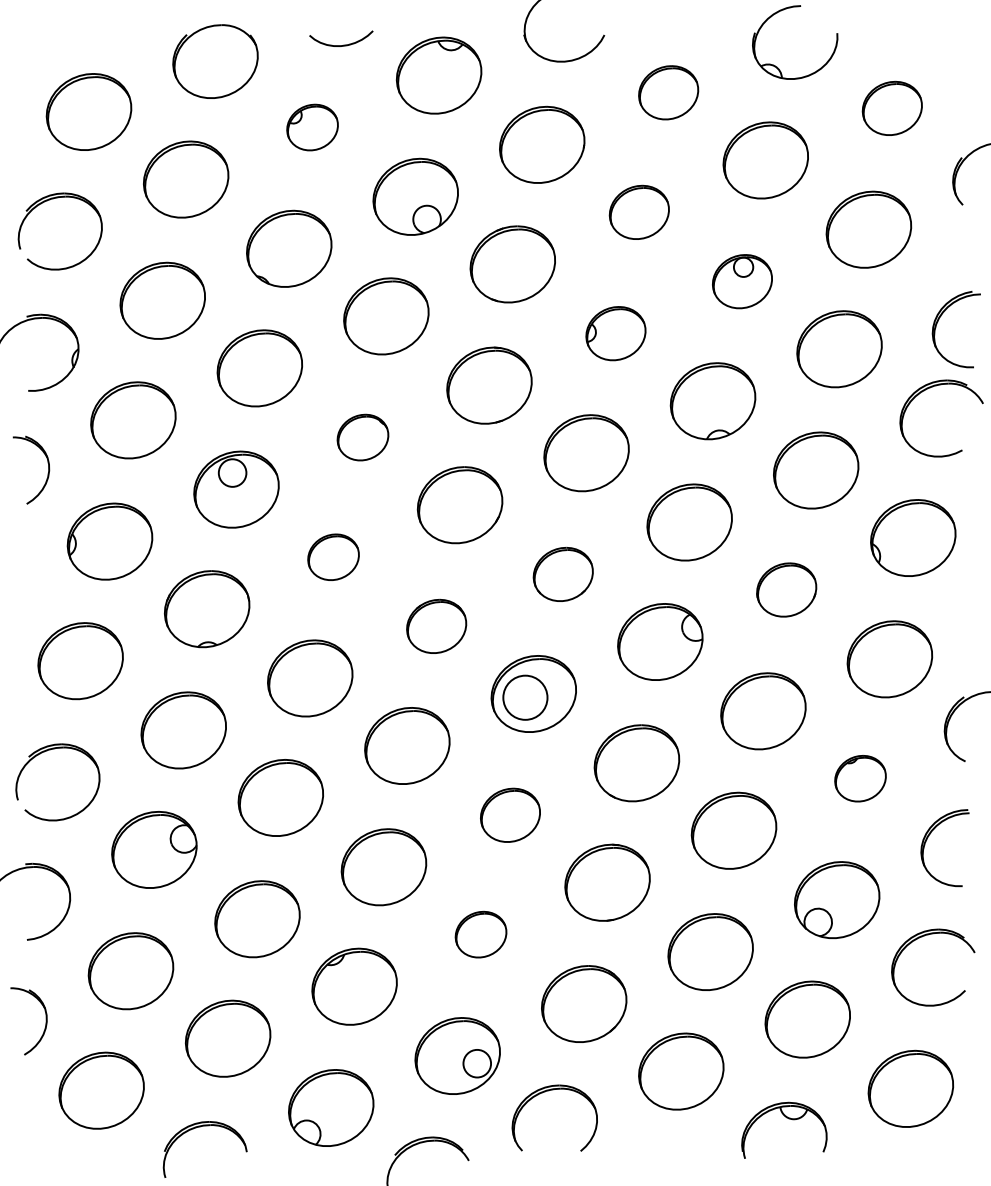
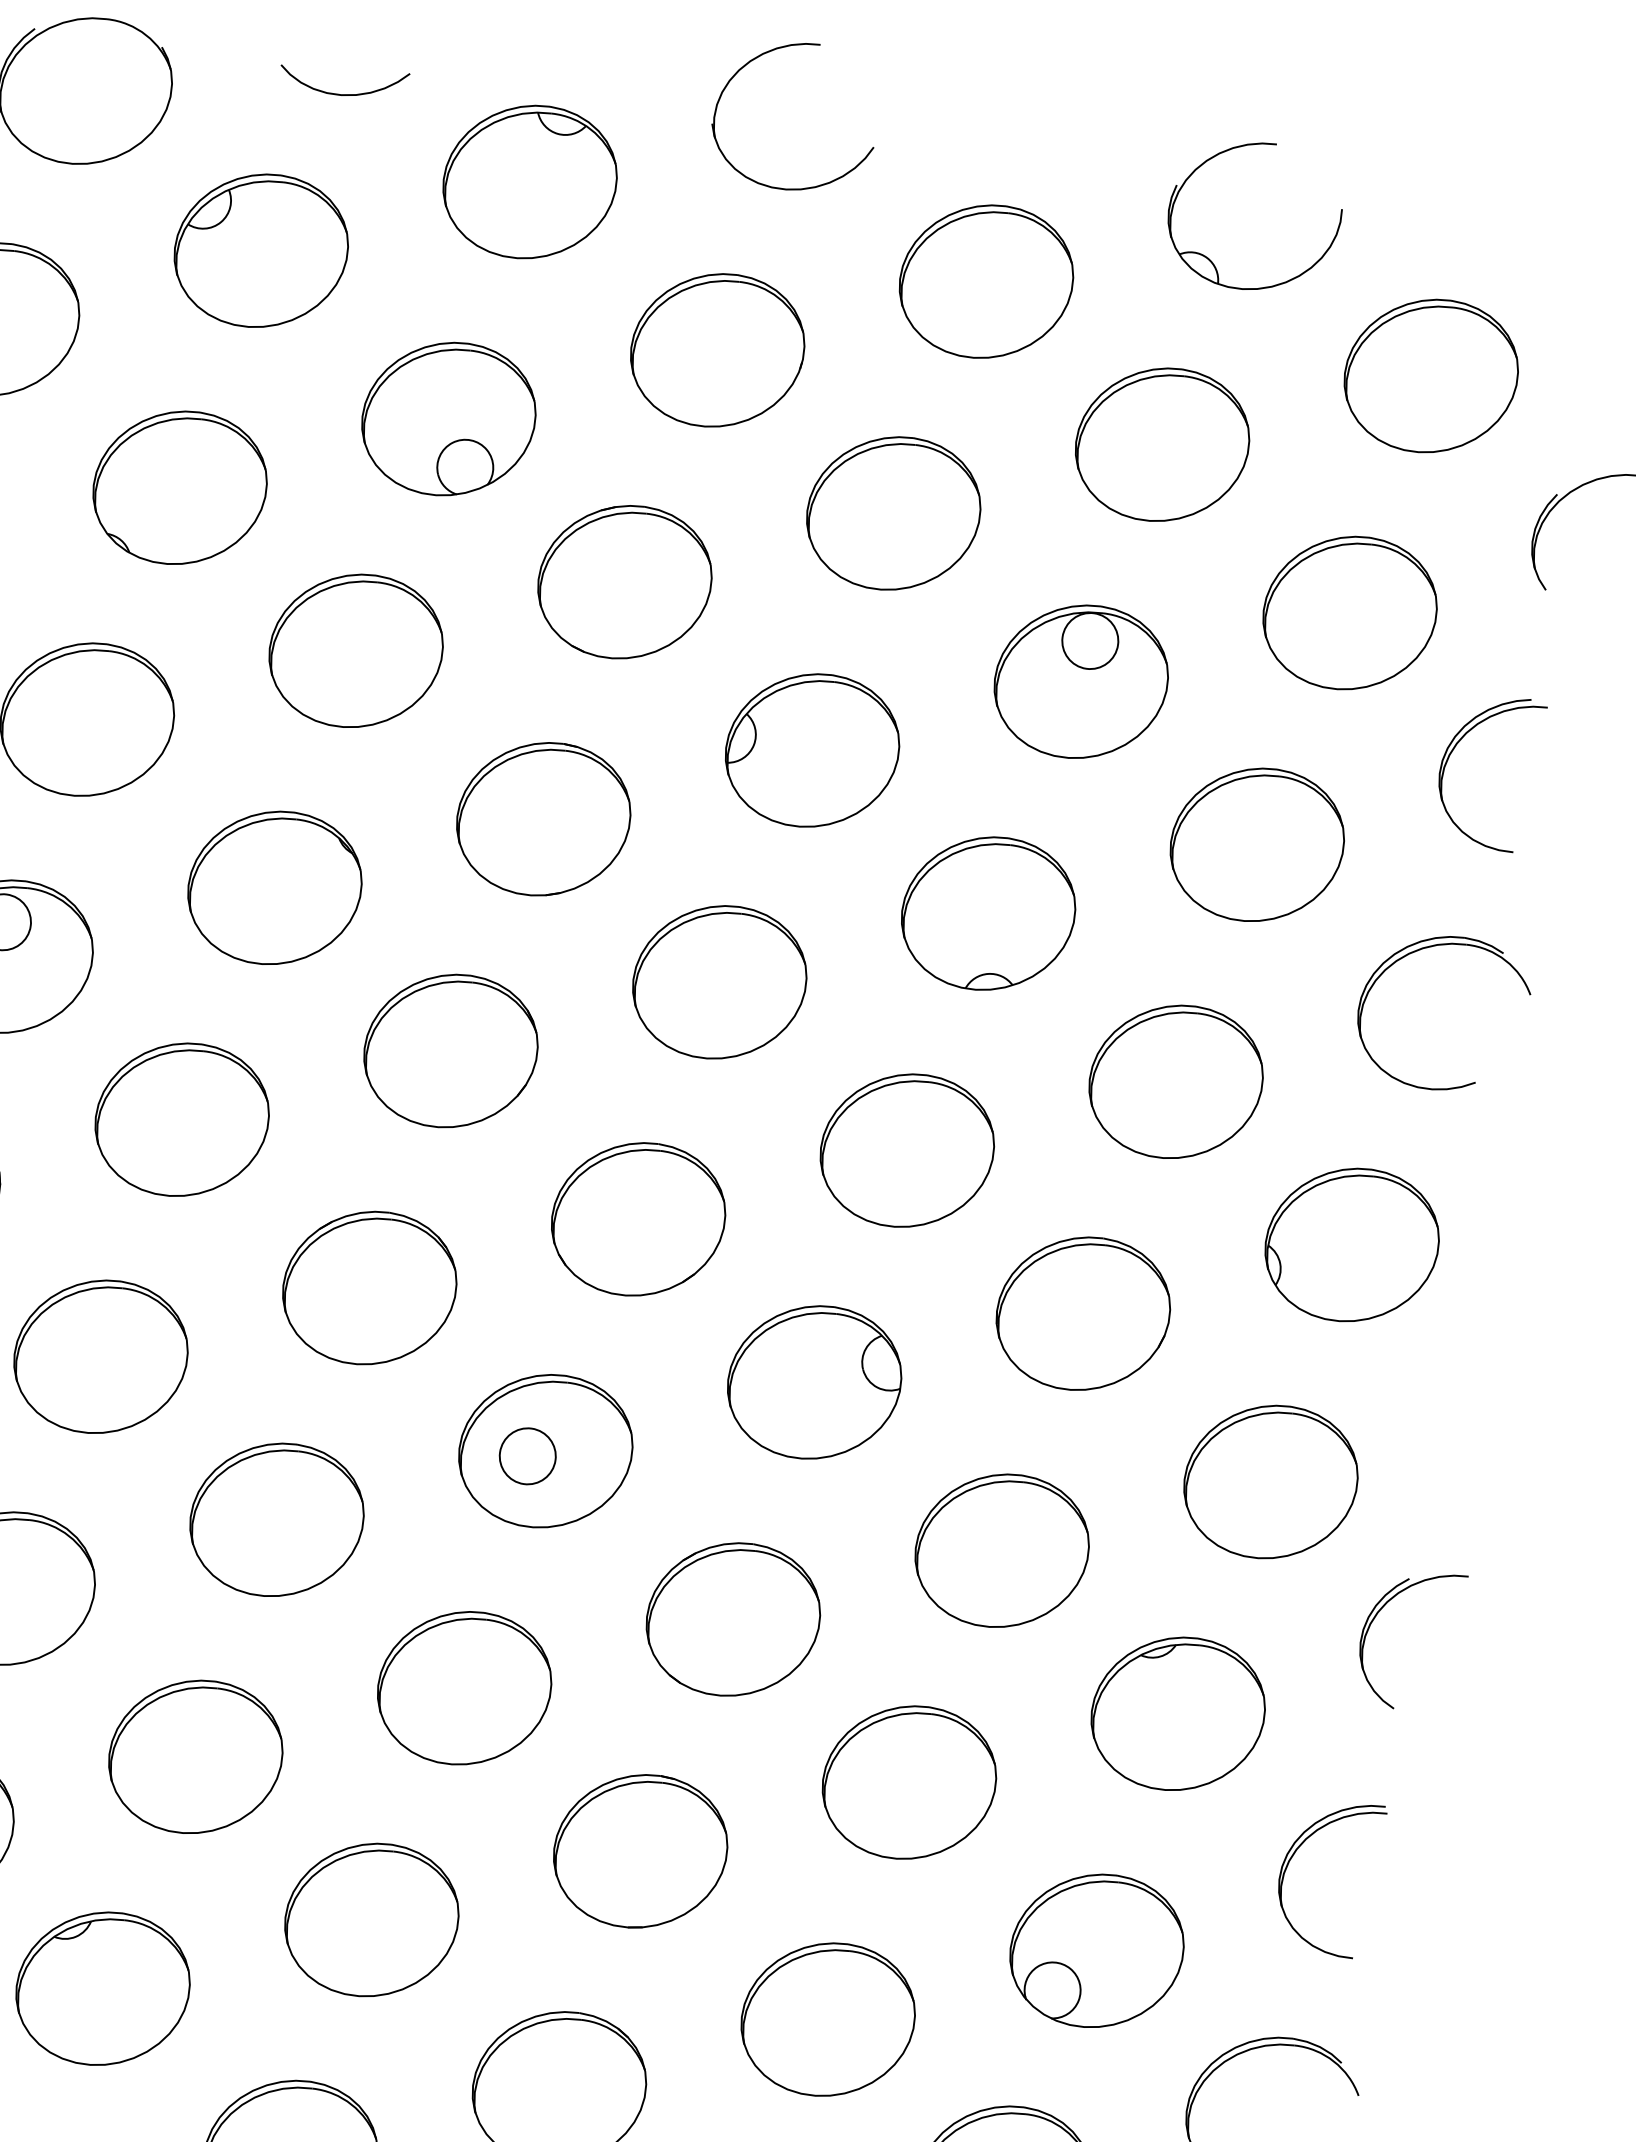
part: (668, 92) -> (986, 280), size x1.43
part: (892, 108) -> (1431, 376), size x1.43
part: (312, 127) -> (261, 250), size x1.67
part: (639, 212) -> (893, 513), size x1.43
part: (742, 281) -> (1081, 681), size x1.43
part: (937, 324) -> (1452, 755), moved
part: (615, 333) -> (811, 749), size x1.43
part: (362, 437) -> (273, 887), size x1.67
part: (333, 557) -> (181, 1120), size x1.67
part: (563, 574) -> (639, 1219), size x1.43
part: (786, 589) -> (1082, 1312), size x1.43
part: (436, 626) -> (369, 1288), size x1.43
circle: (525, 697) -> (528, 1455), size x0.62
part: (860, 778) -> (1178, 1713), size x1.67
part: (510, 815) -> (464, 1688), size x1.43
part: (480, 934) -> (370, 1919), size x1.67

